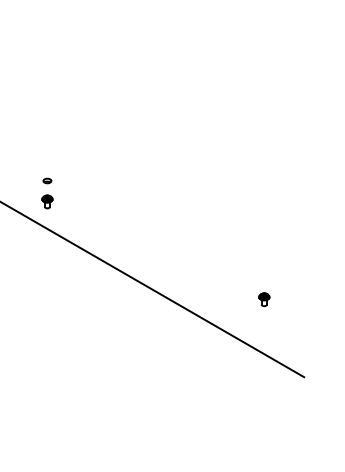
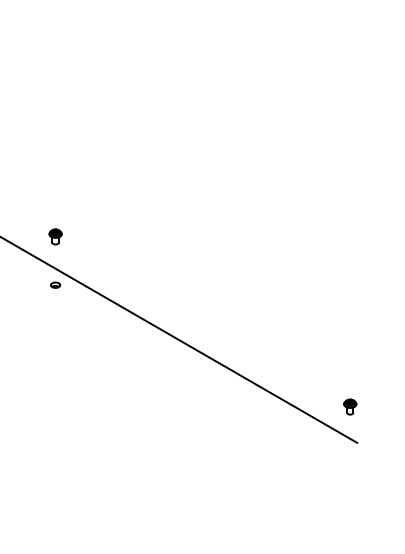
part: (47, 180) -> (55, 284), moved
part: (264, 299) -> (350, 406), moved

